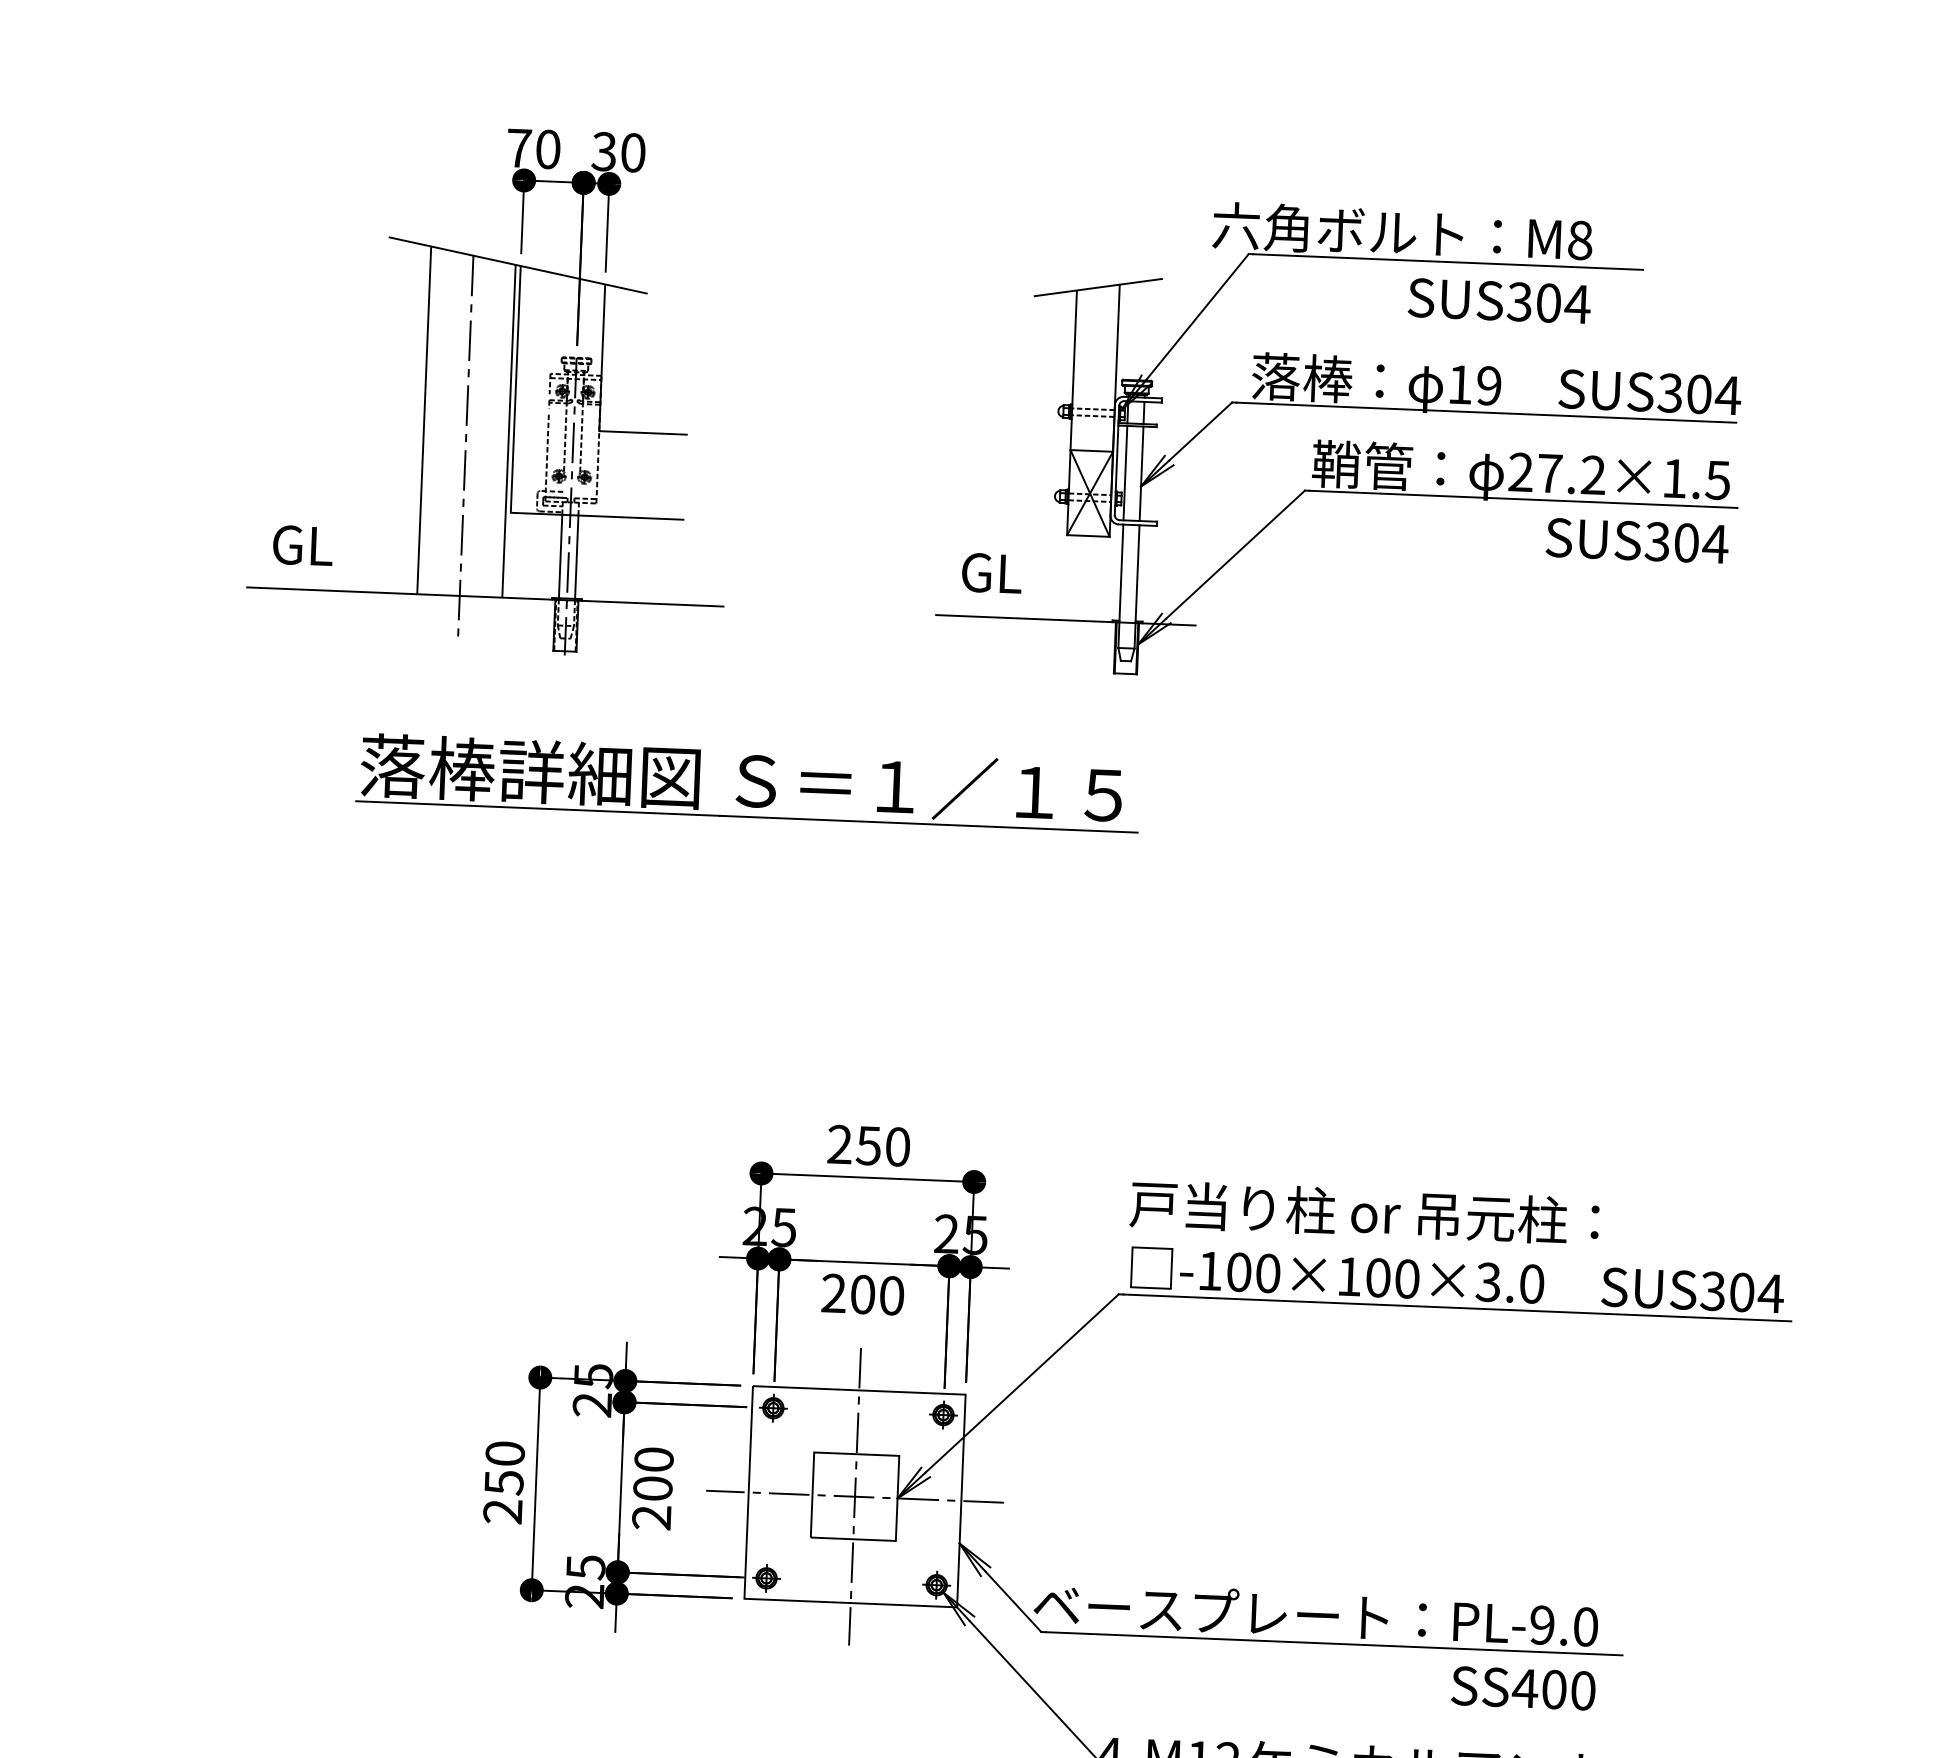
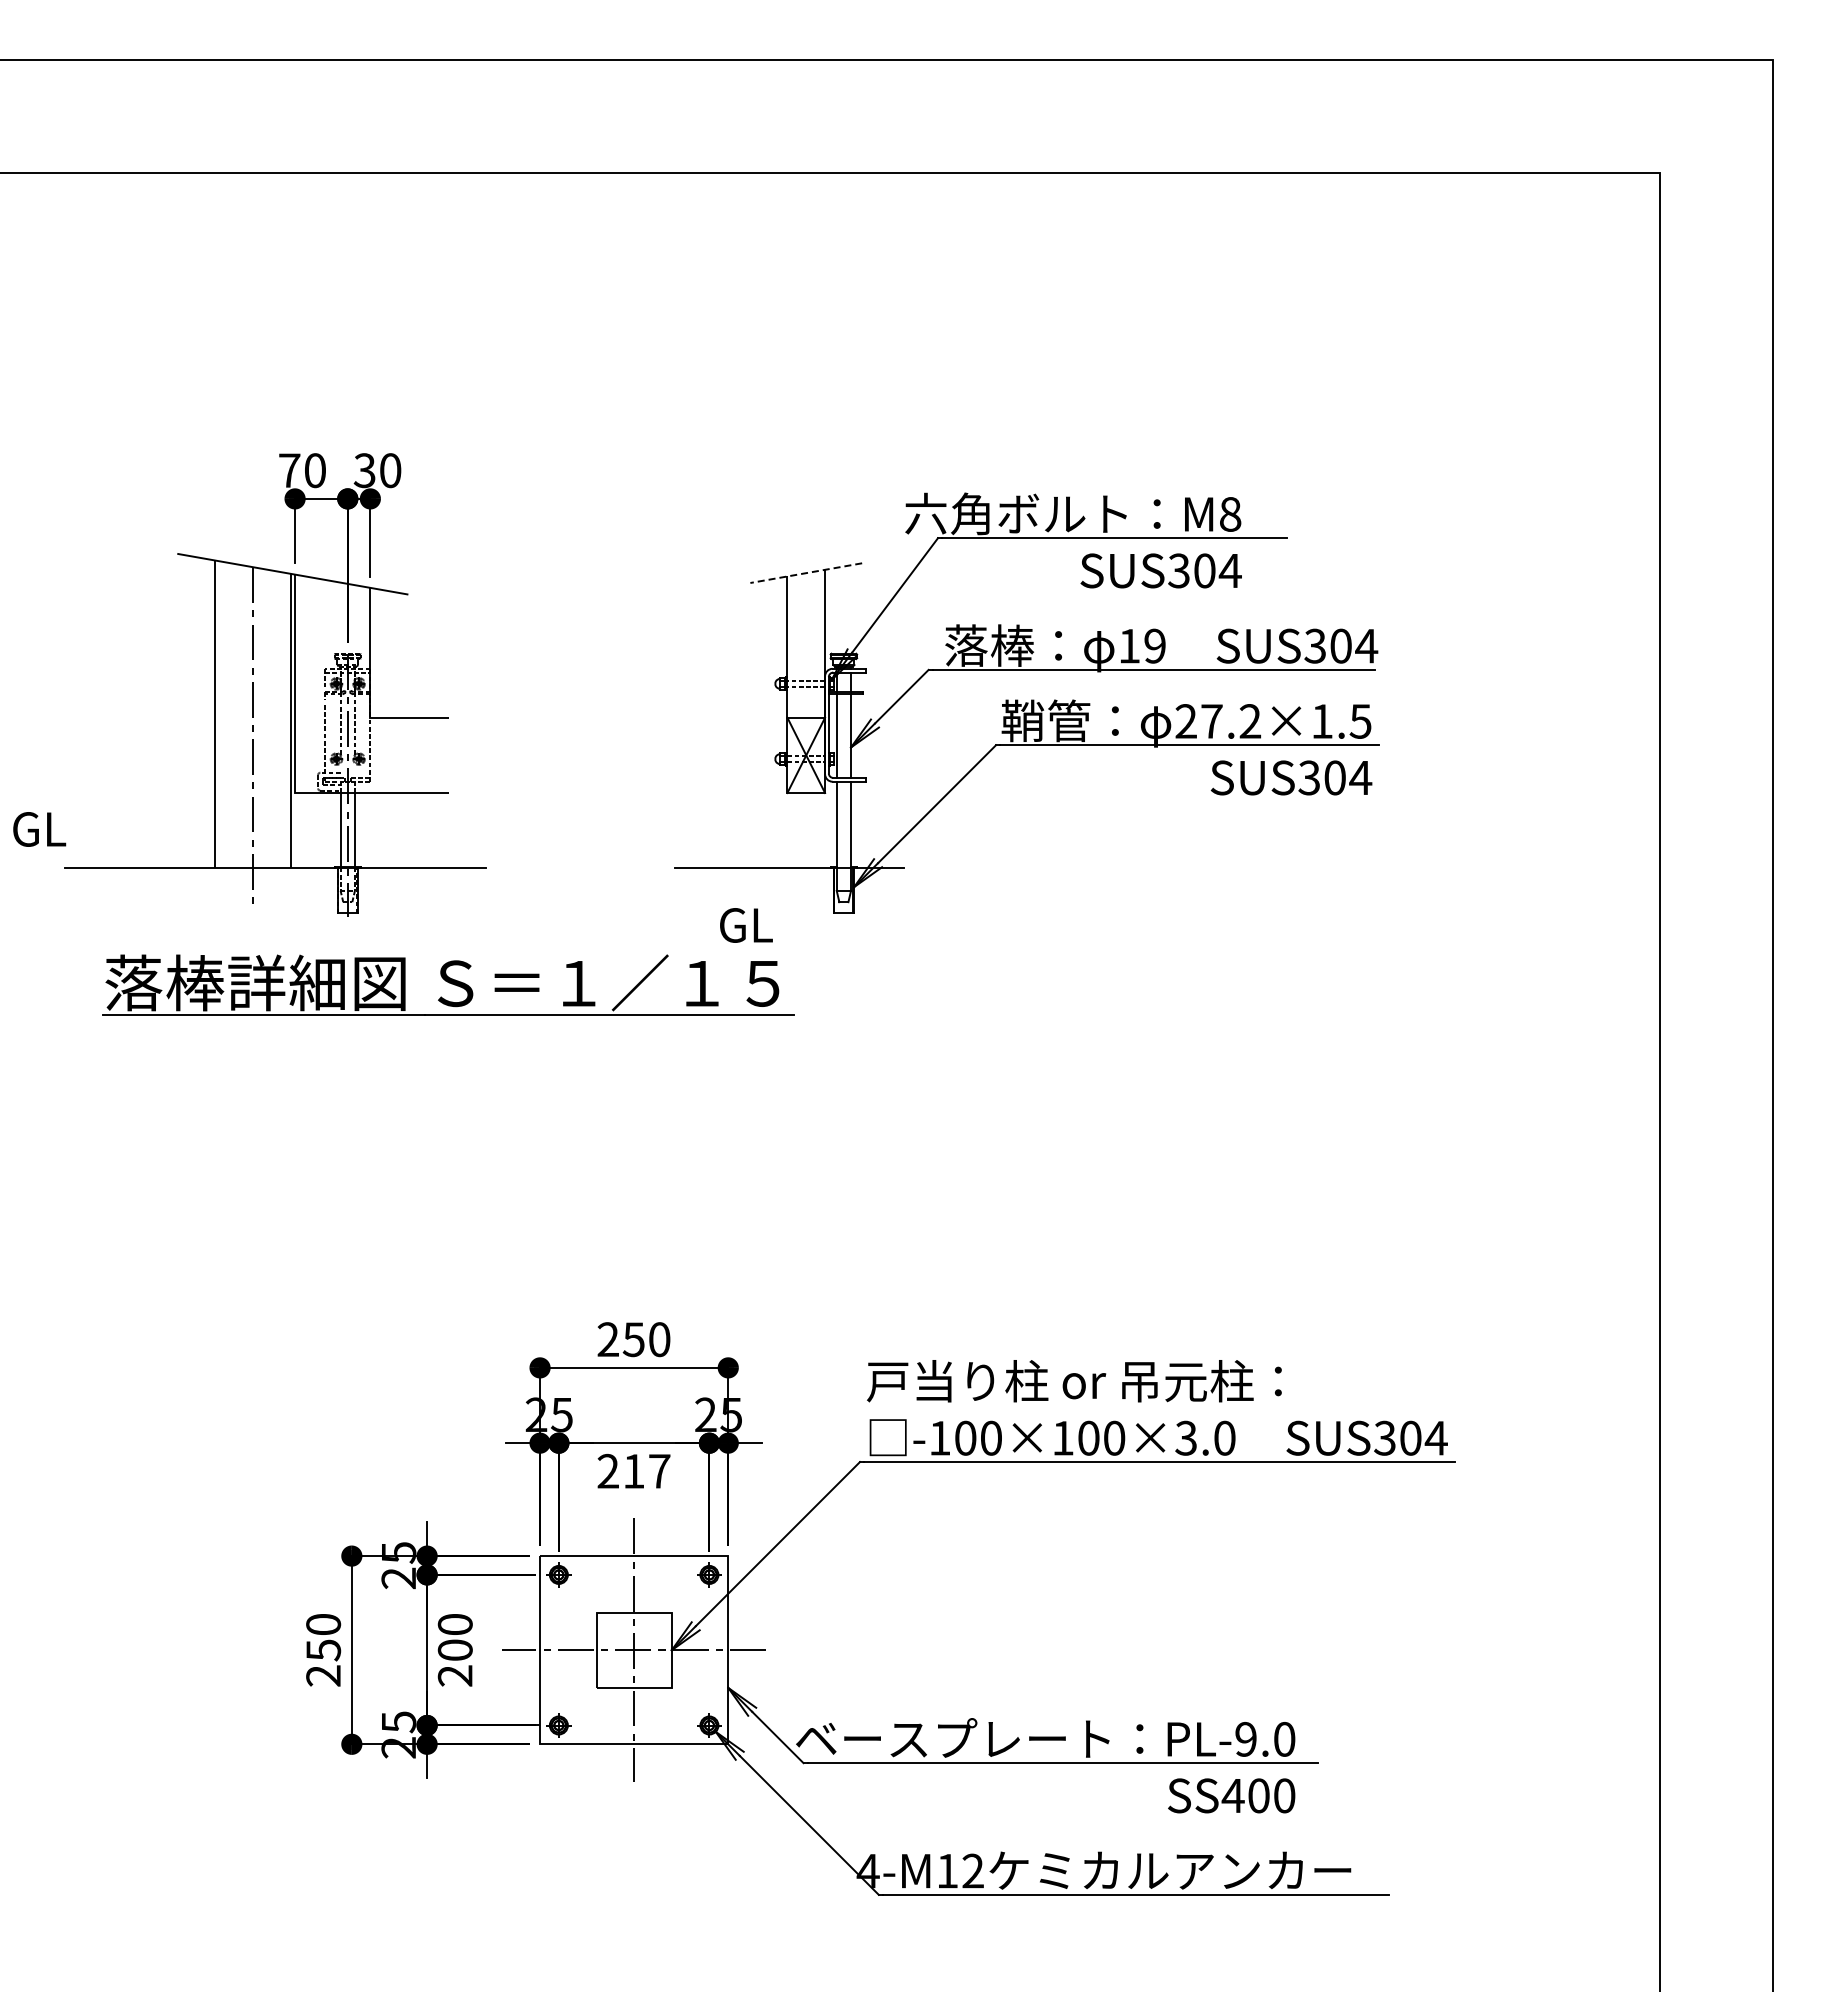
line: (1098, 287) -> (806, 573), solid -> dashed
text: (302, 545) -> (39, 829), moved
text: (992, 573) -> (746, 925), moved
part: (748, 782) -> (448, 984), moved
text: (877, 1294) -> (646, 1470), 200 -> 217

